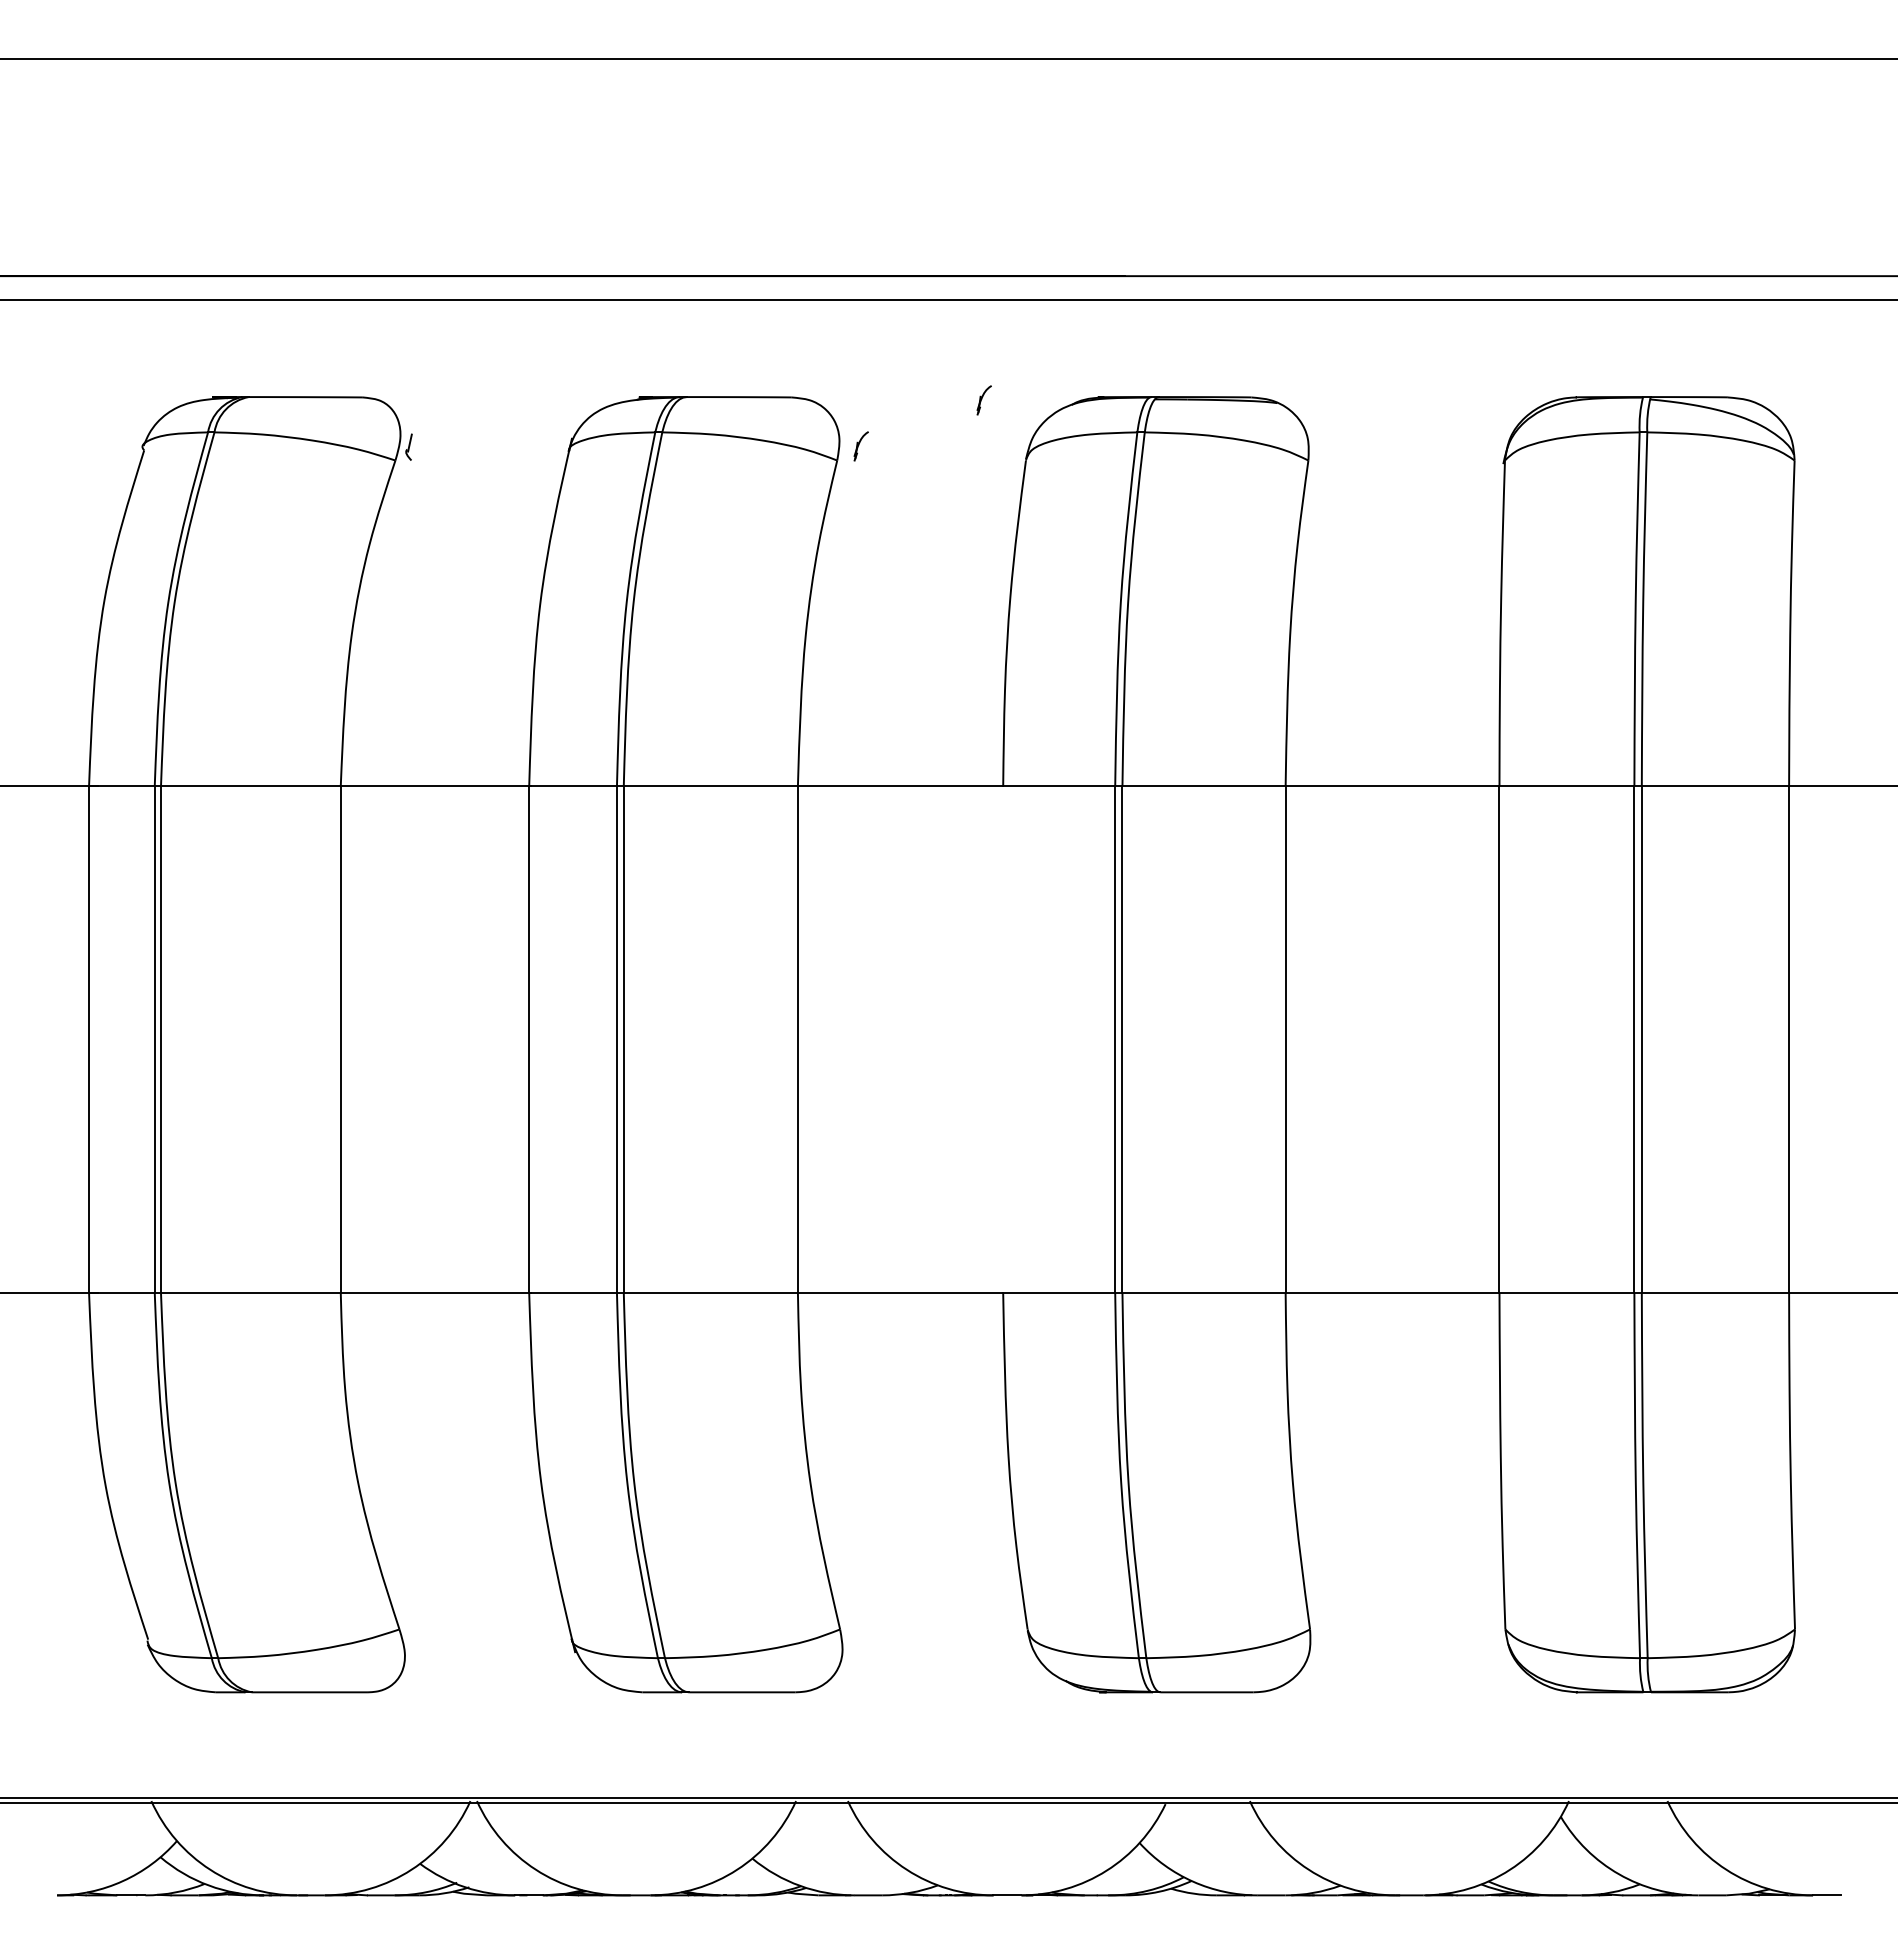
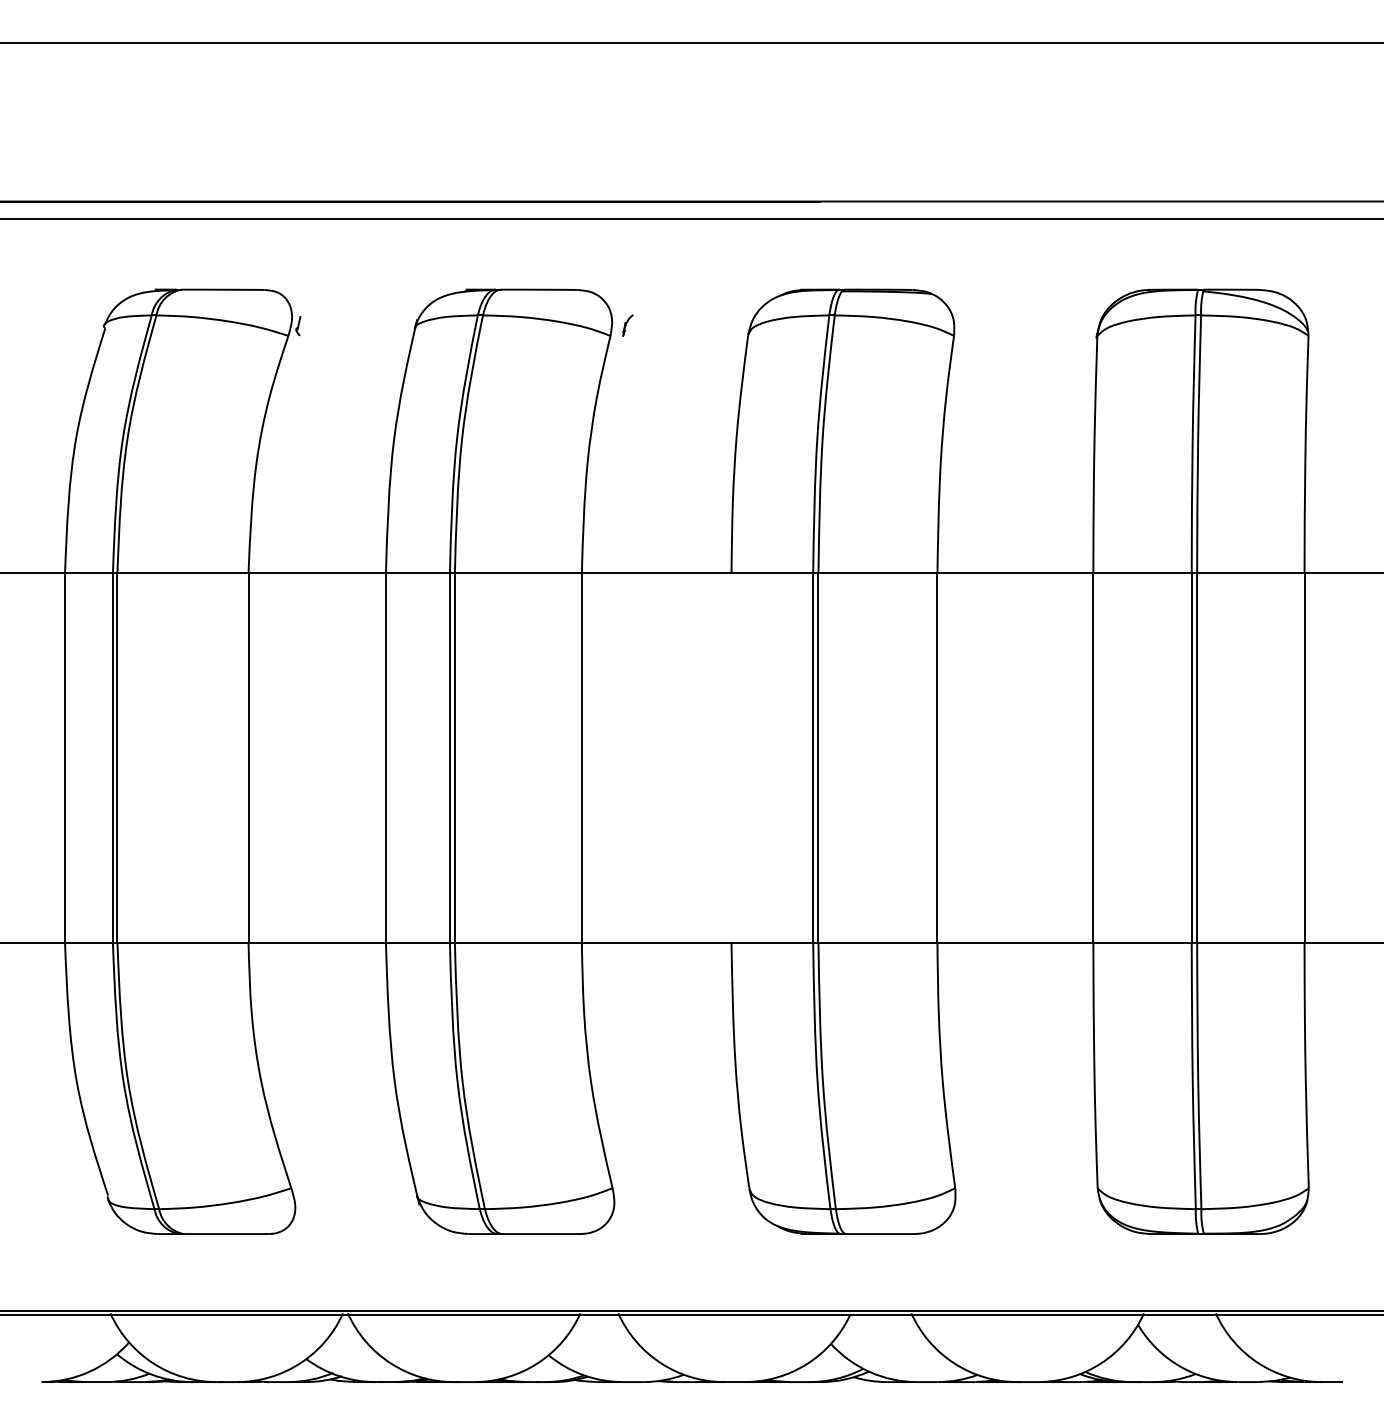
part: (983, 400) -> (717, 292), removed

